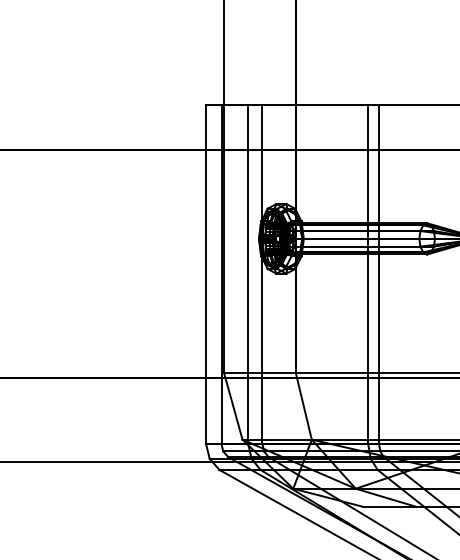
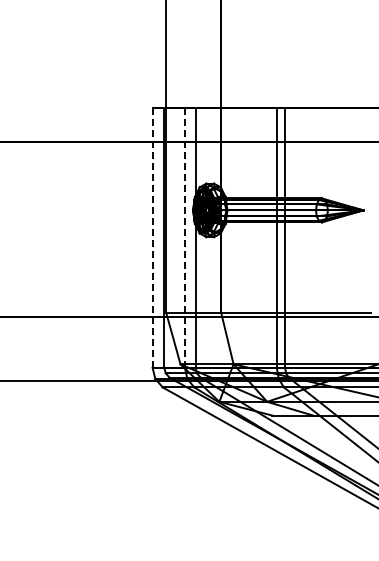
line: (206, 274) -> (152, 237), solid -> dashed
line: (247, 274) -> (184, 237), solid -> dashed

